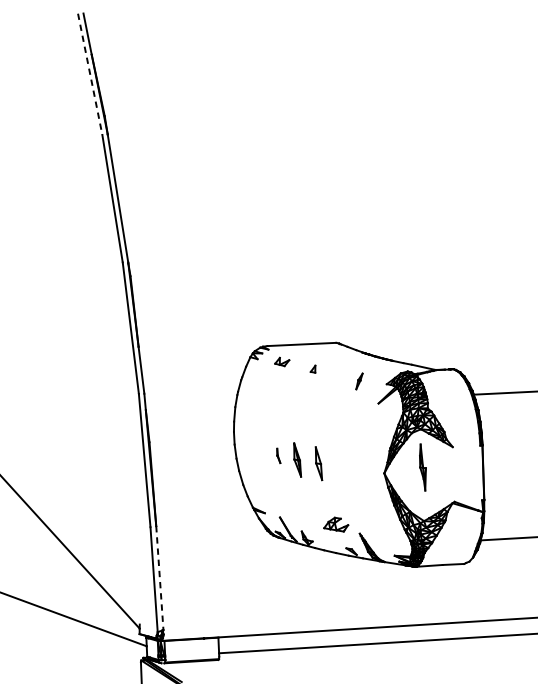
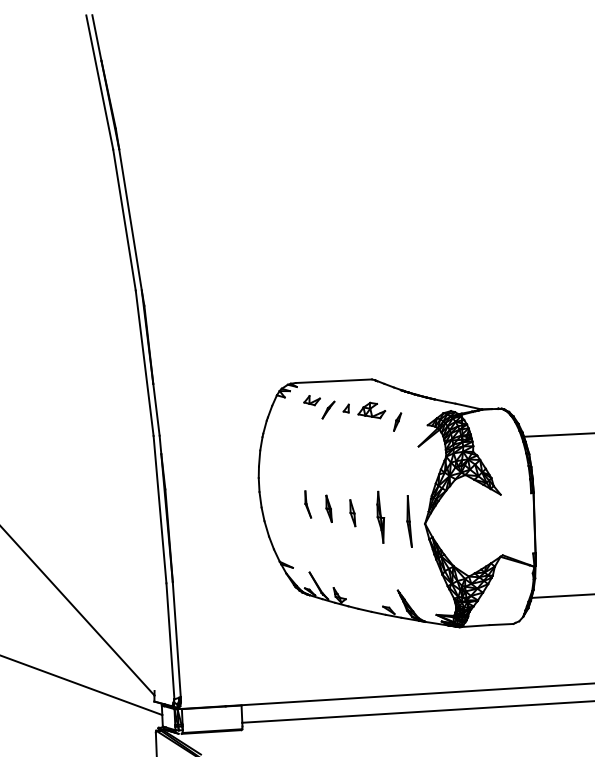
line: (89, 74) -> (99, 82), dashed -> solid
line: (297, 370) -> (328, 409), added
part: (278, 455) -> (308, 504), size x1.67
part: (297, 459) -> (328, 508), size x0.71
part: (318, 464) -> (352, 513), size x0.71
part: (422, 466) -> (380, 516), moved
part: (370, 471) -> (409, 521), added
part: (335, 524) -> (371, 410), moved
line: (159, 577) -> (176, 639), dashed -> solid

